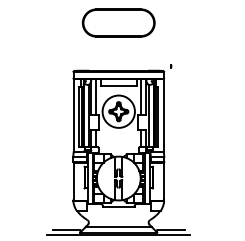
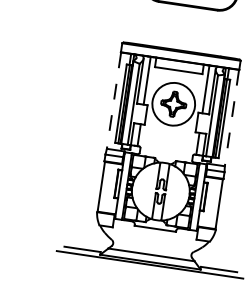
line: (73, 115) -> (113, 100), solid -> dashed
line: (163, 115) -> (231, 117), solid -> dashed

